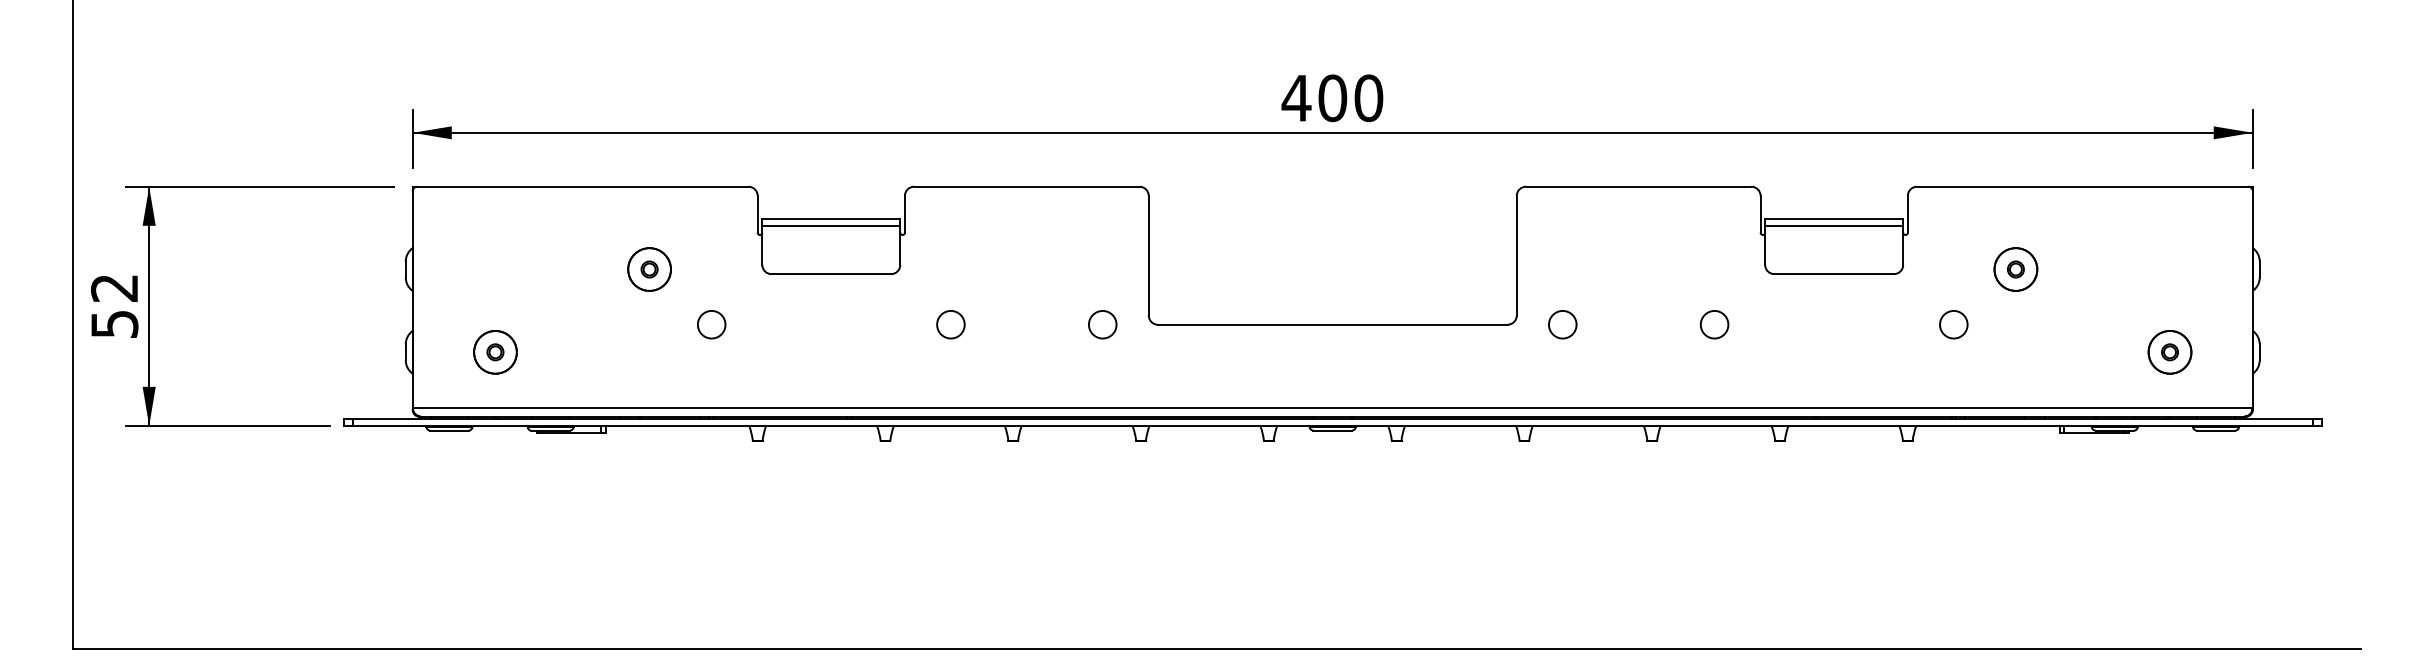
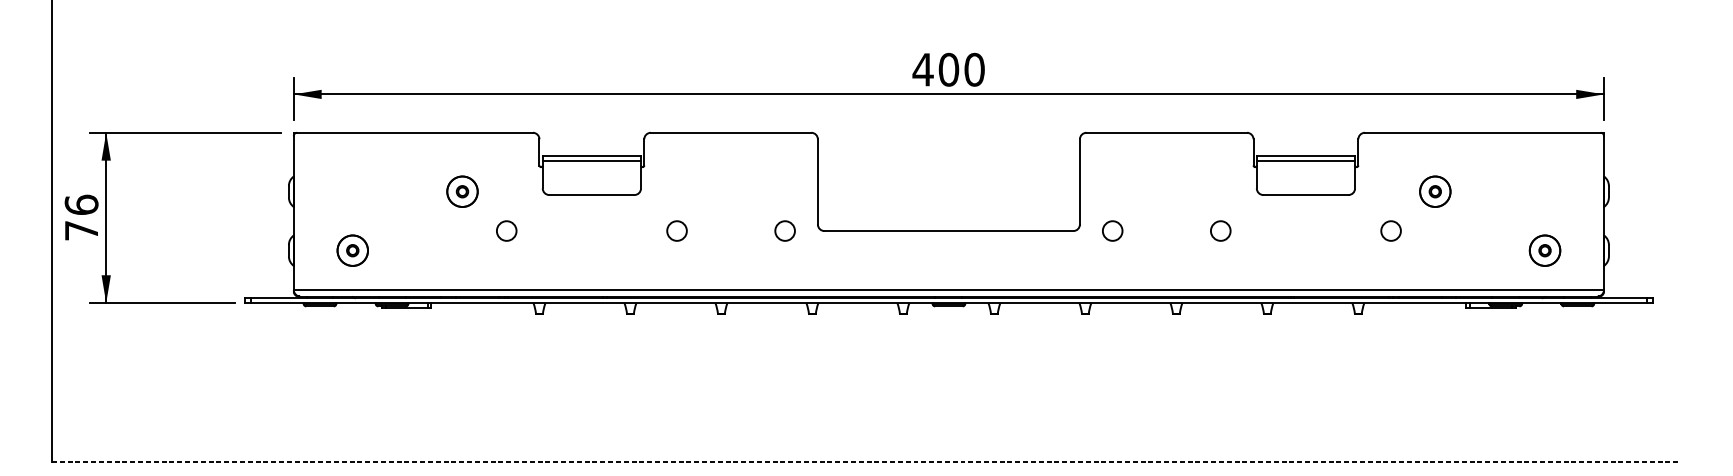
text: (114, 305) -> (81, 217), 52 -> 76
line: (1217, 649) -> (866, 462), solid -> dashed

